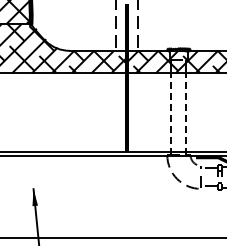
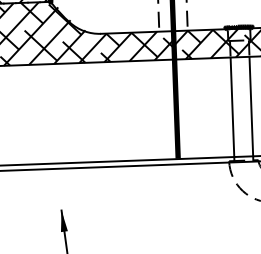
line: (171, 114) -> (232, 109), dashed -> solid
line: (186, 114) -> (251, 108), dashed -> solid

